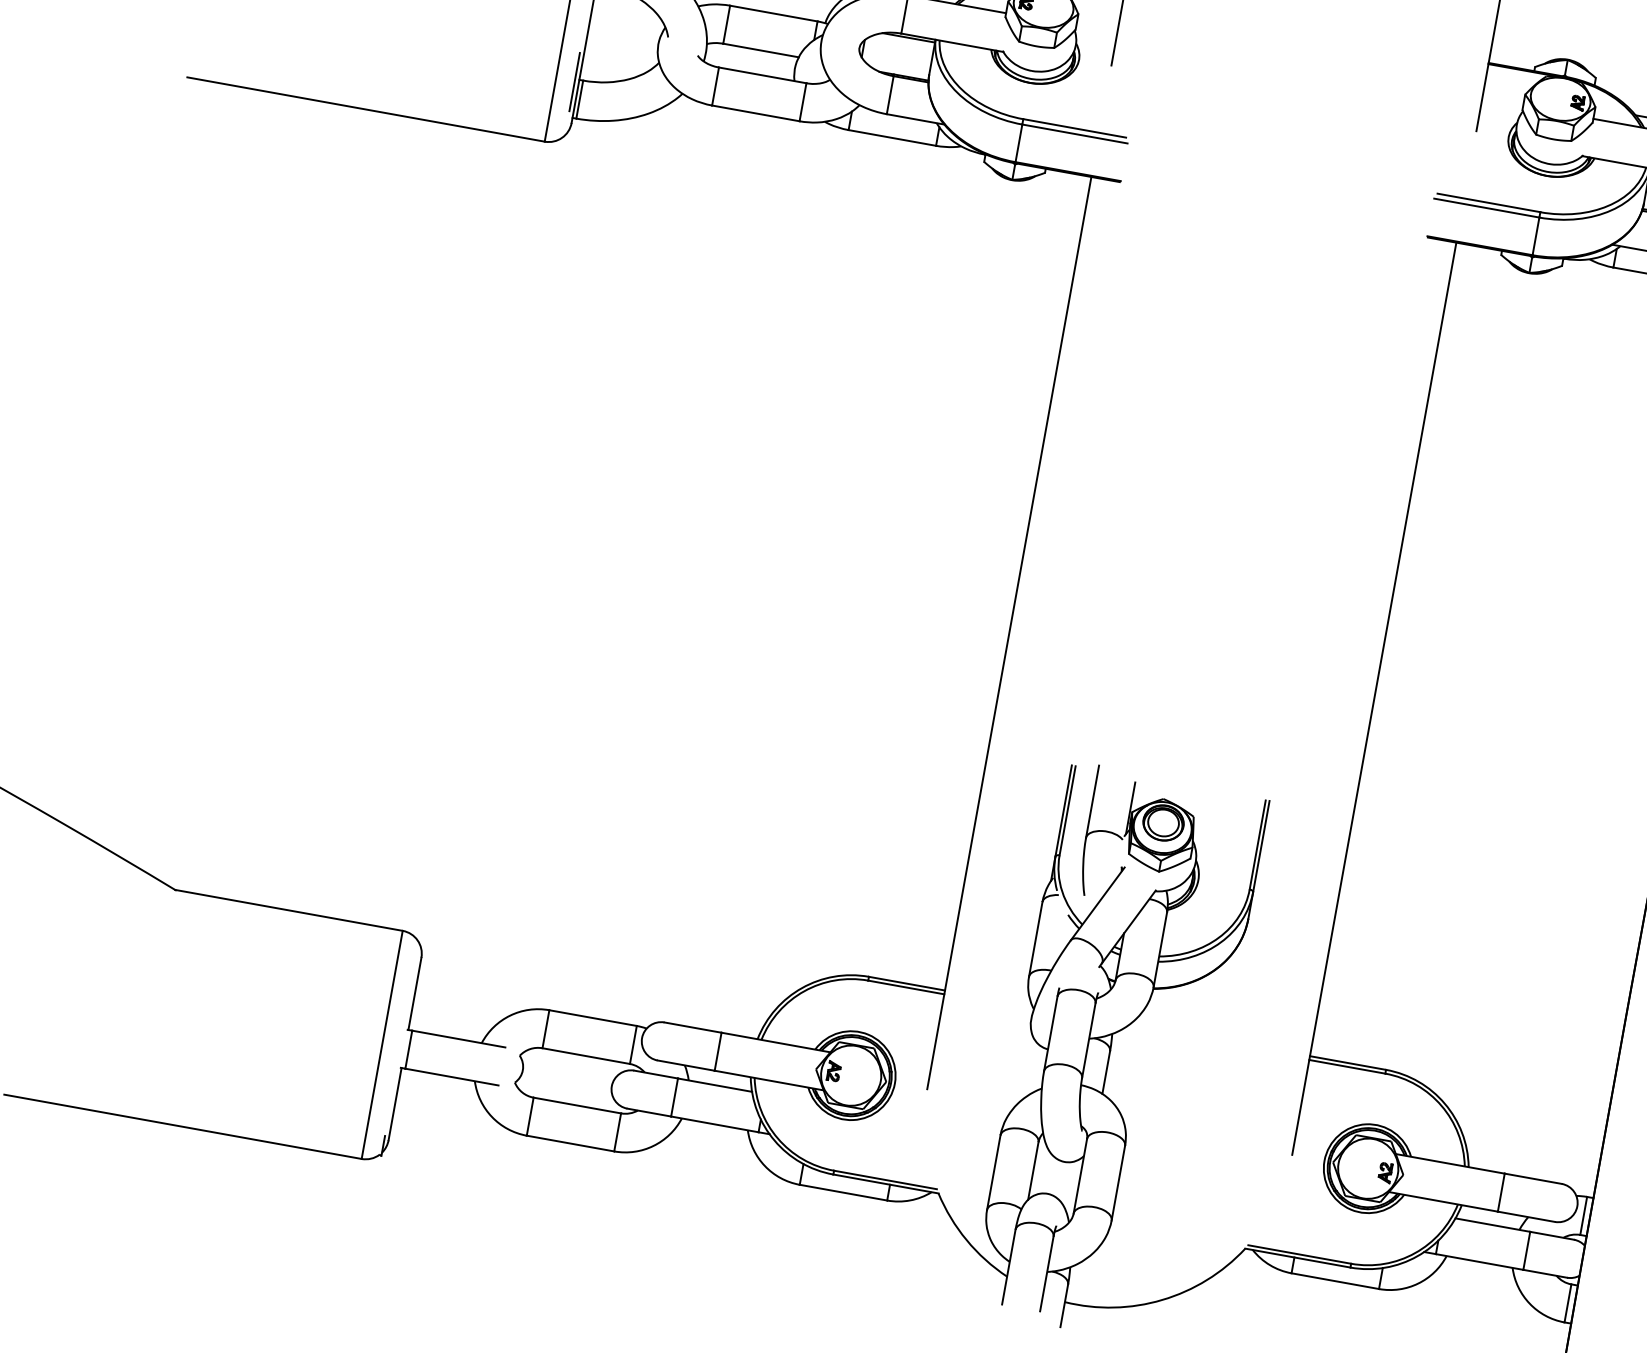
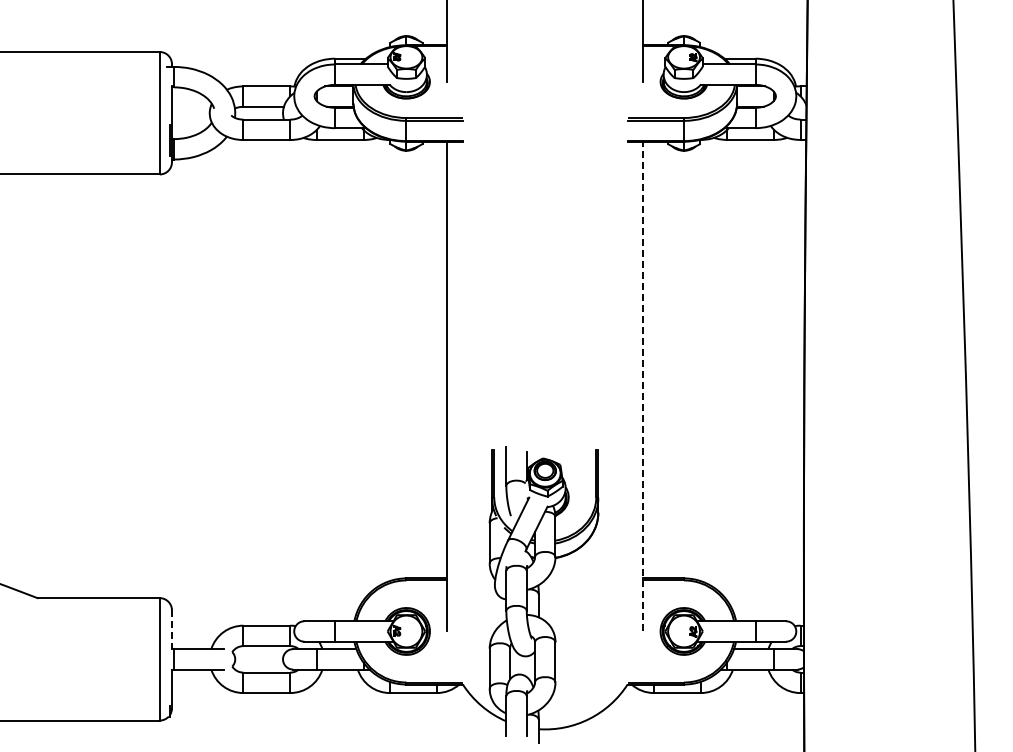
line: (1374, 698) -> (643, 386), solid -> dashed
line: (413, 995) -> (171, 630), solid -> dashed

